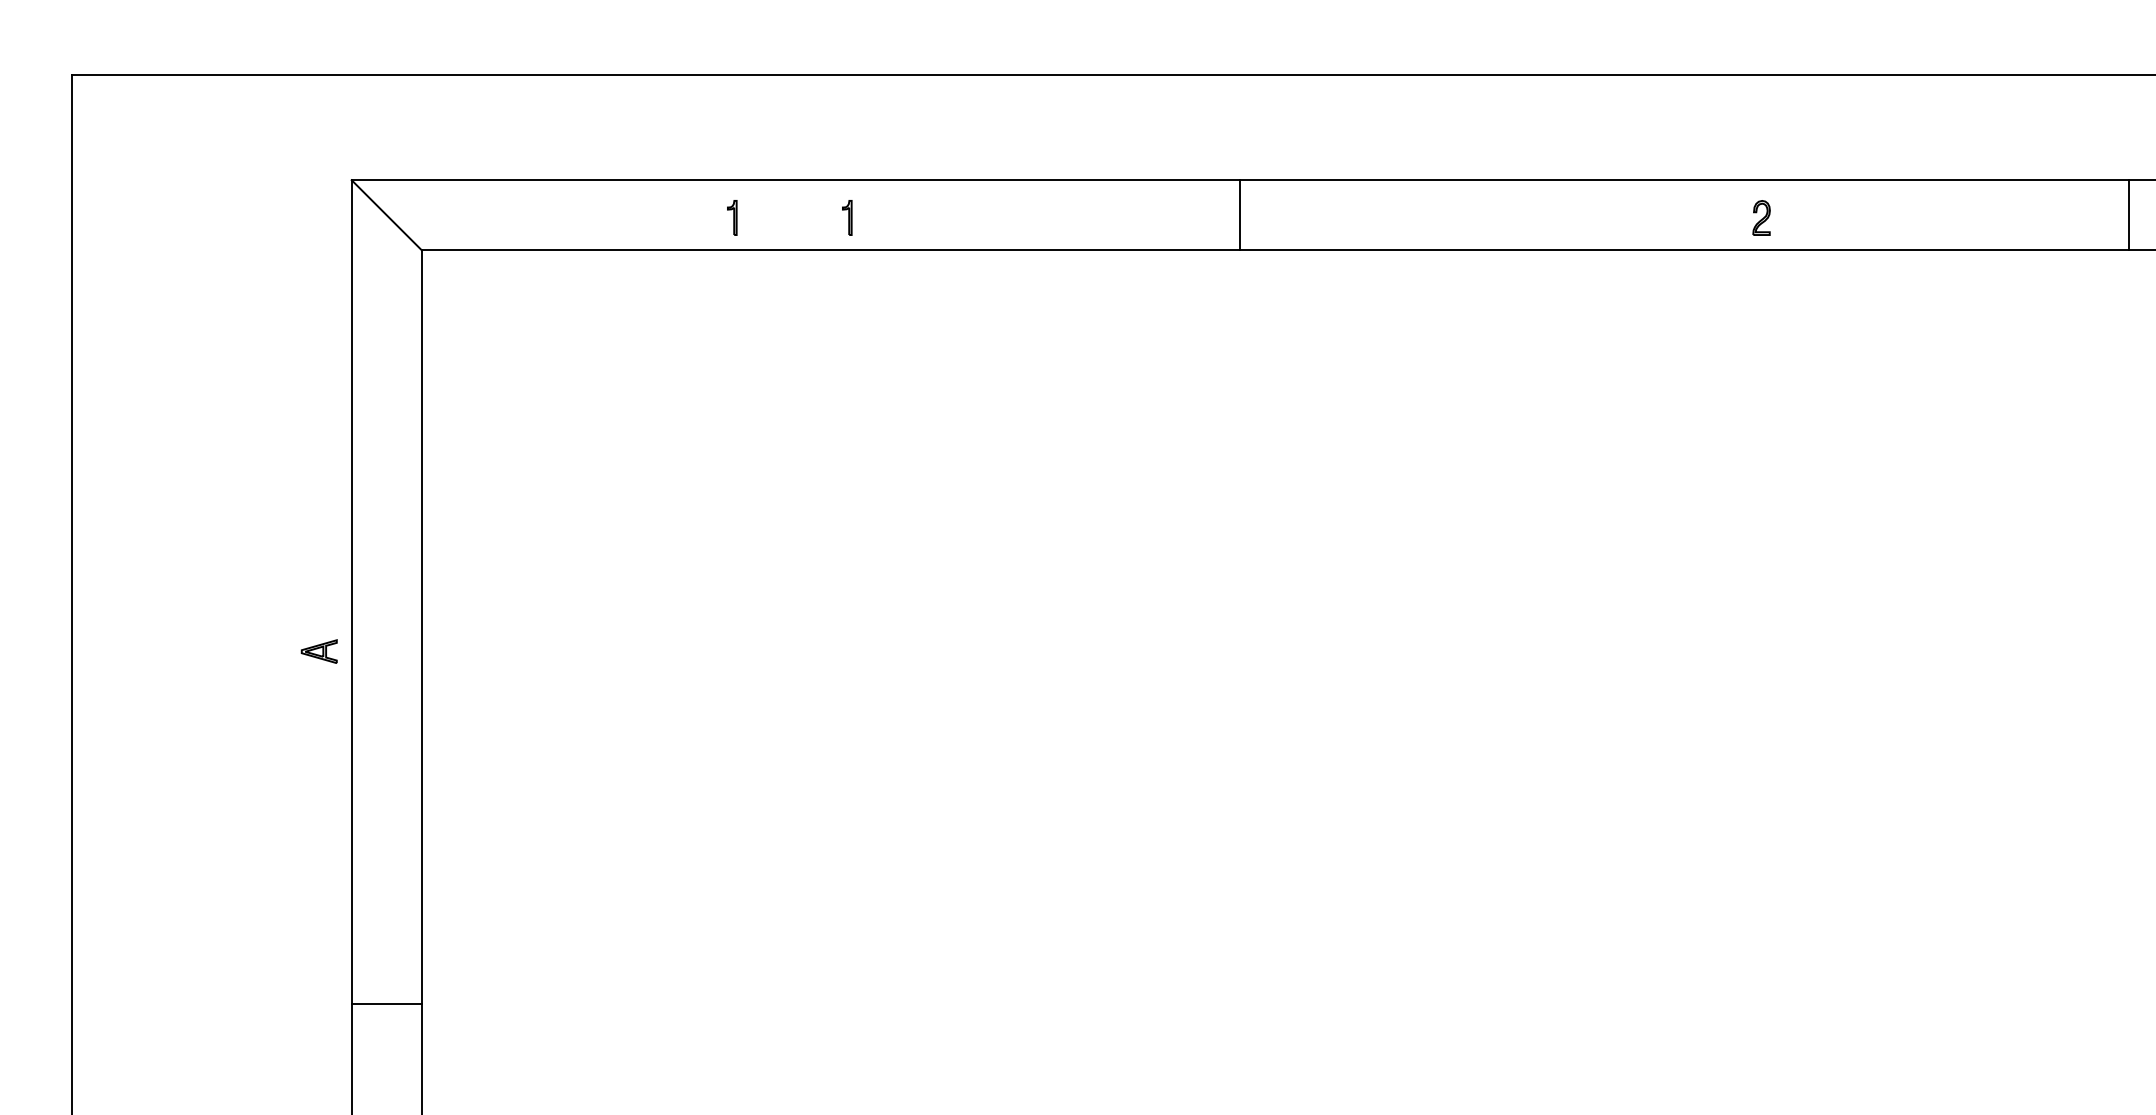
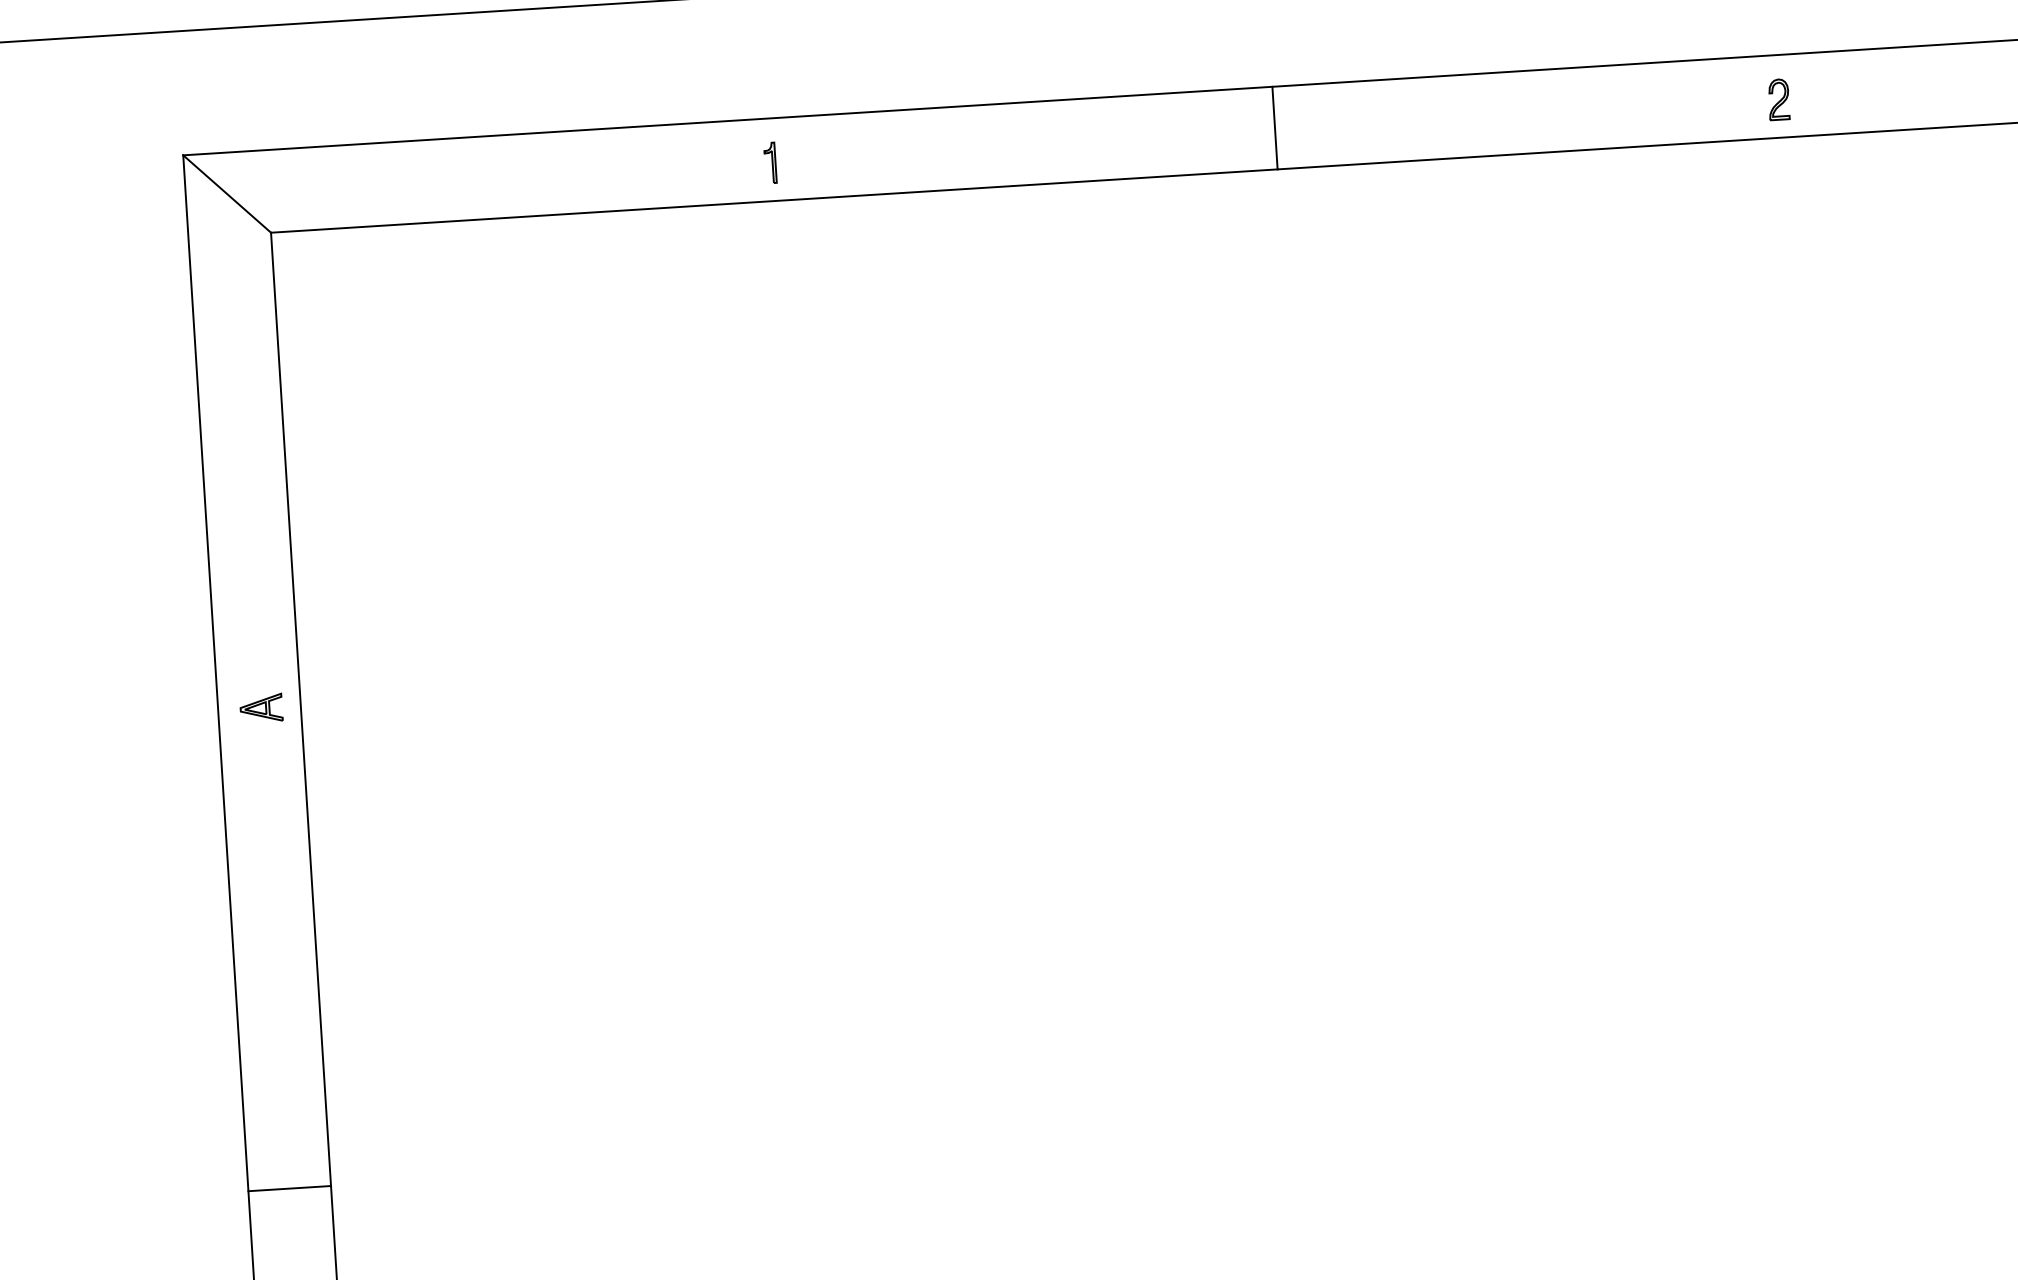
line: (1240, 215) -> (1275, 128), moved
part: (732, 217) -> (635, 171), removed
part: (1761, 217) -> (1778, 99), moved
part: (318, 651) -> (260, 708), moved
line: (386, 1003) -> (289, 1188), moved

